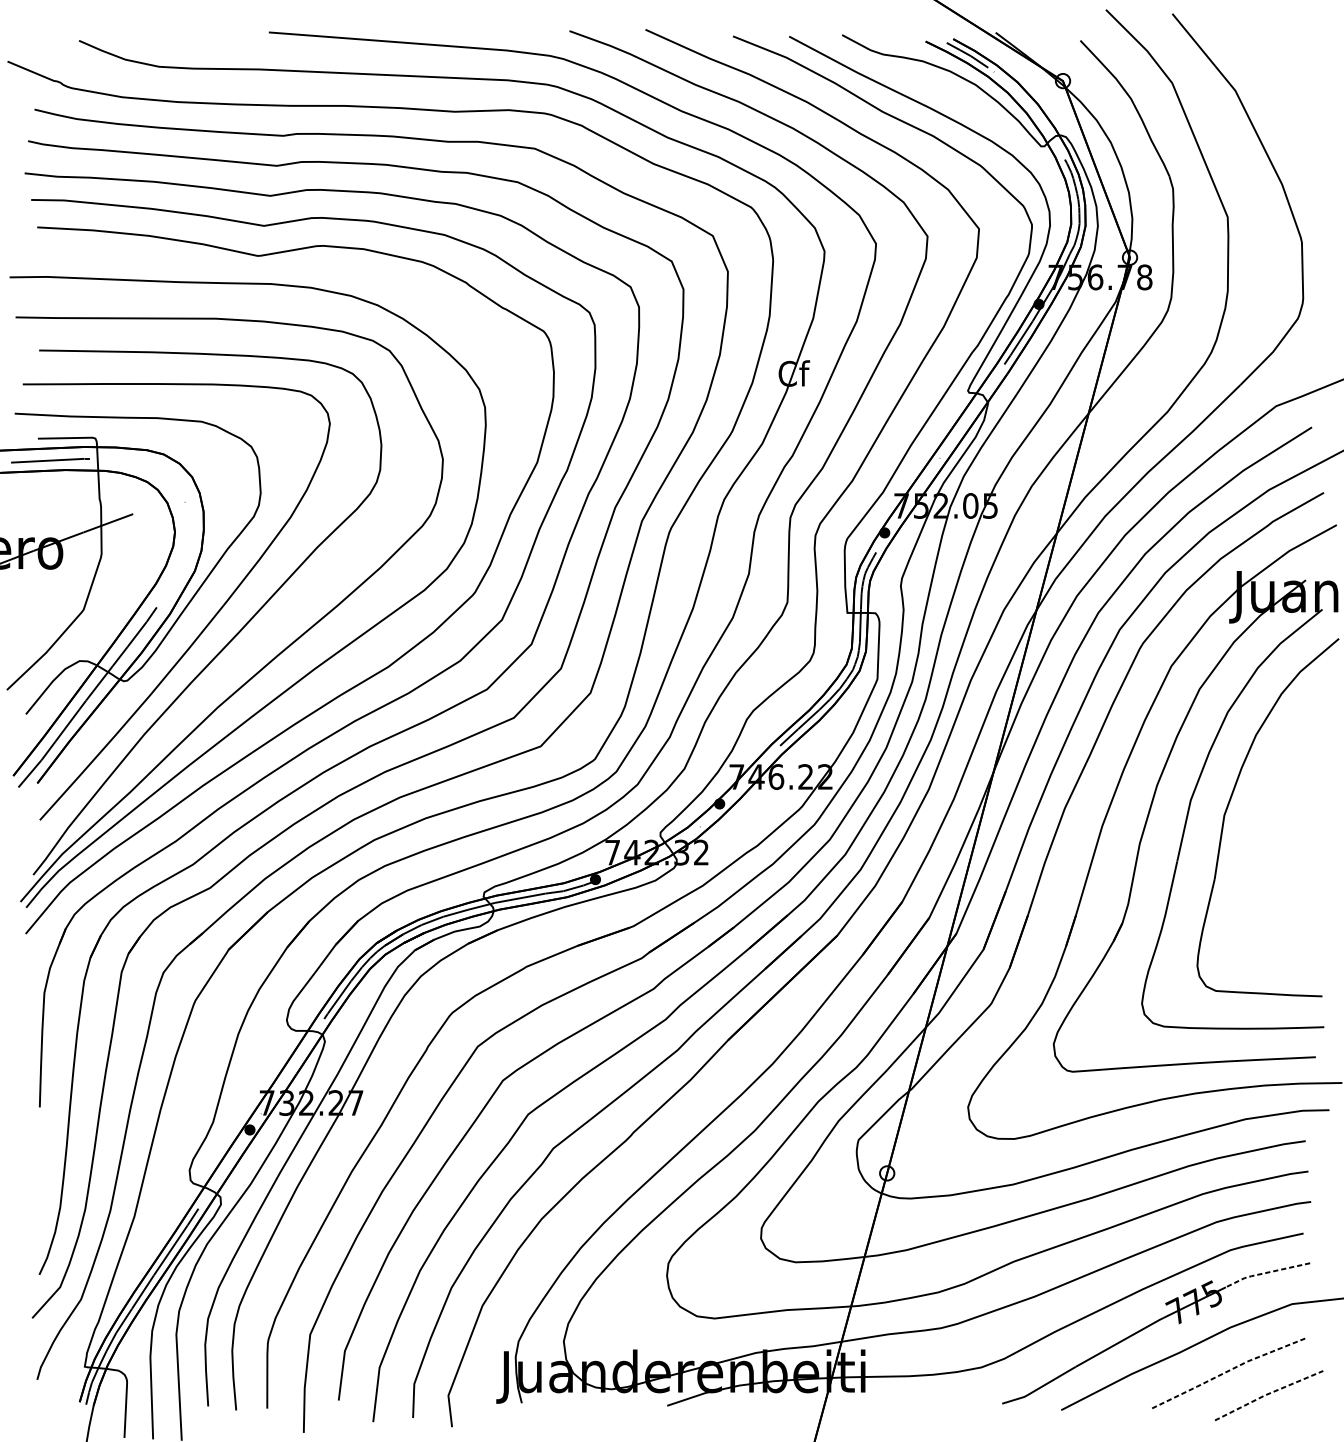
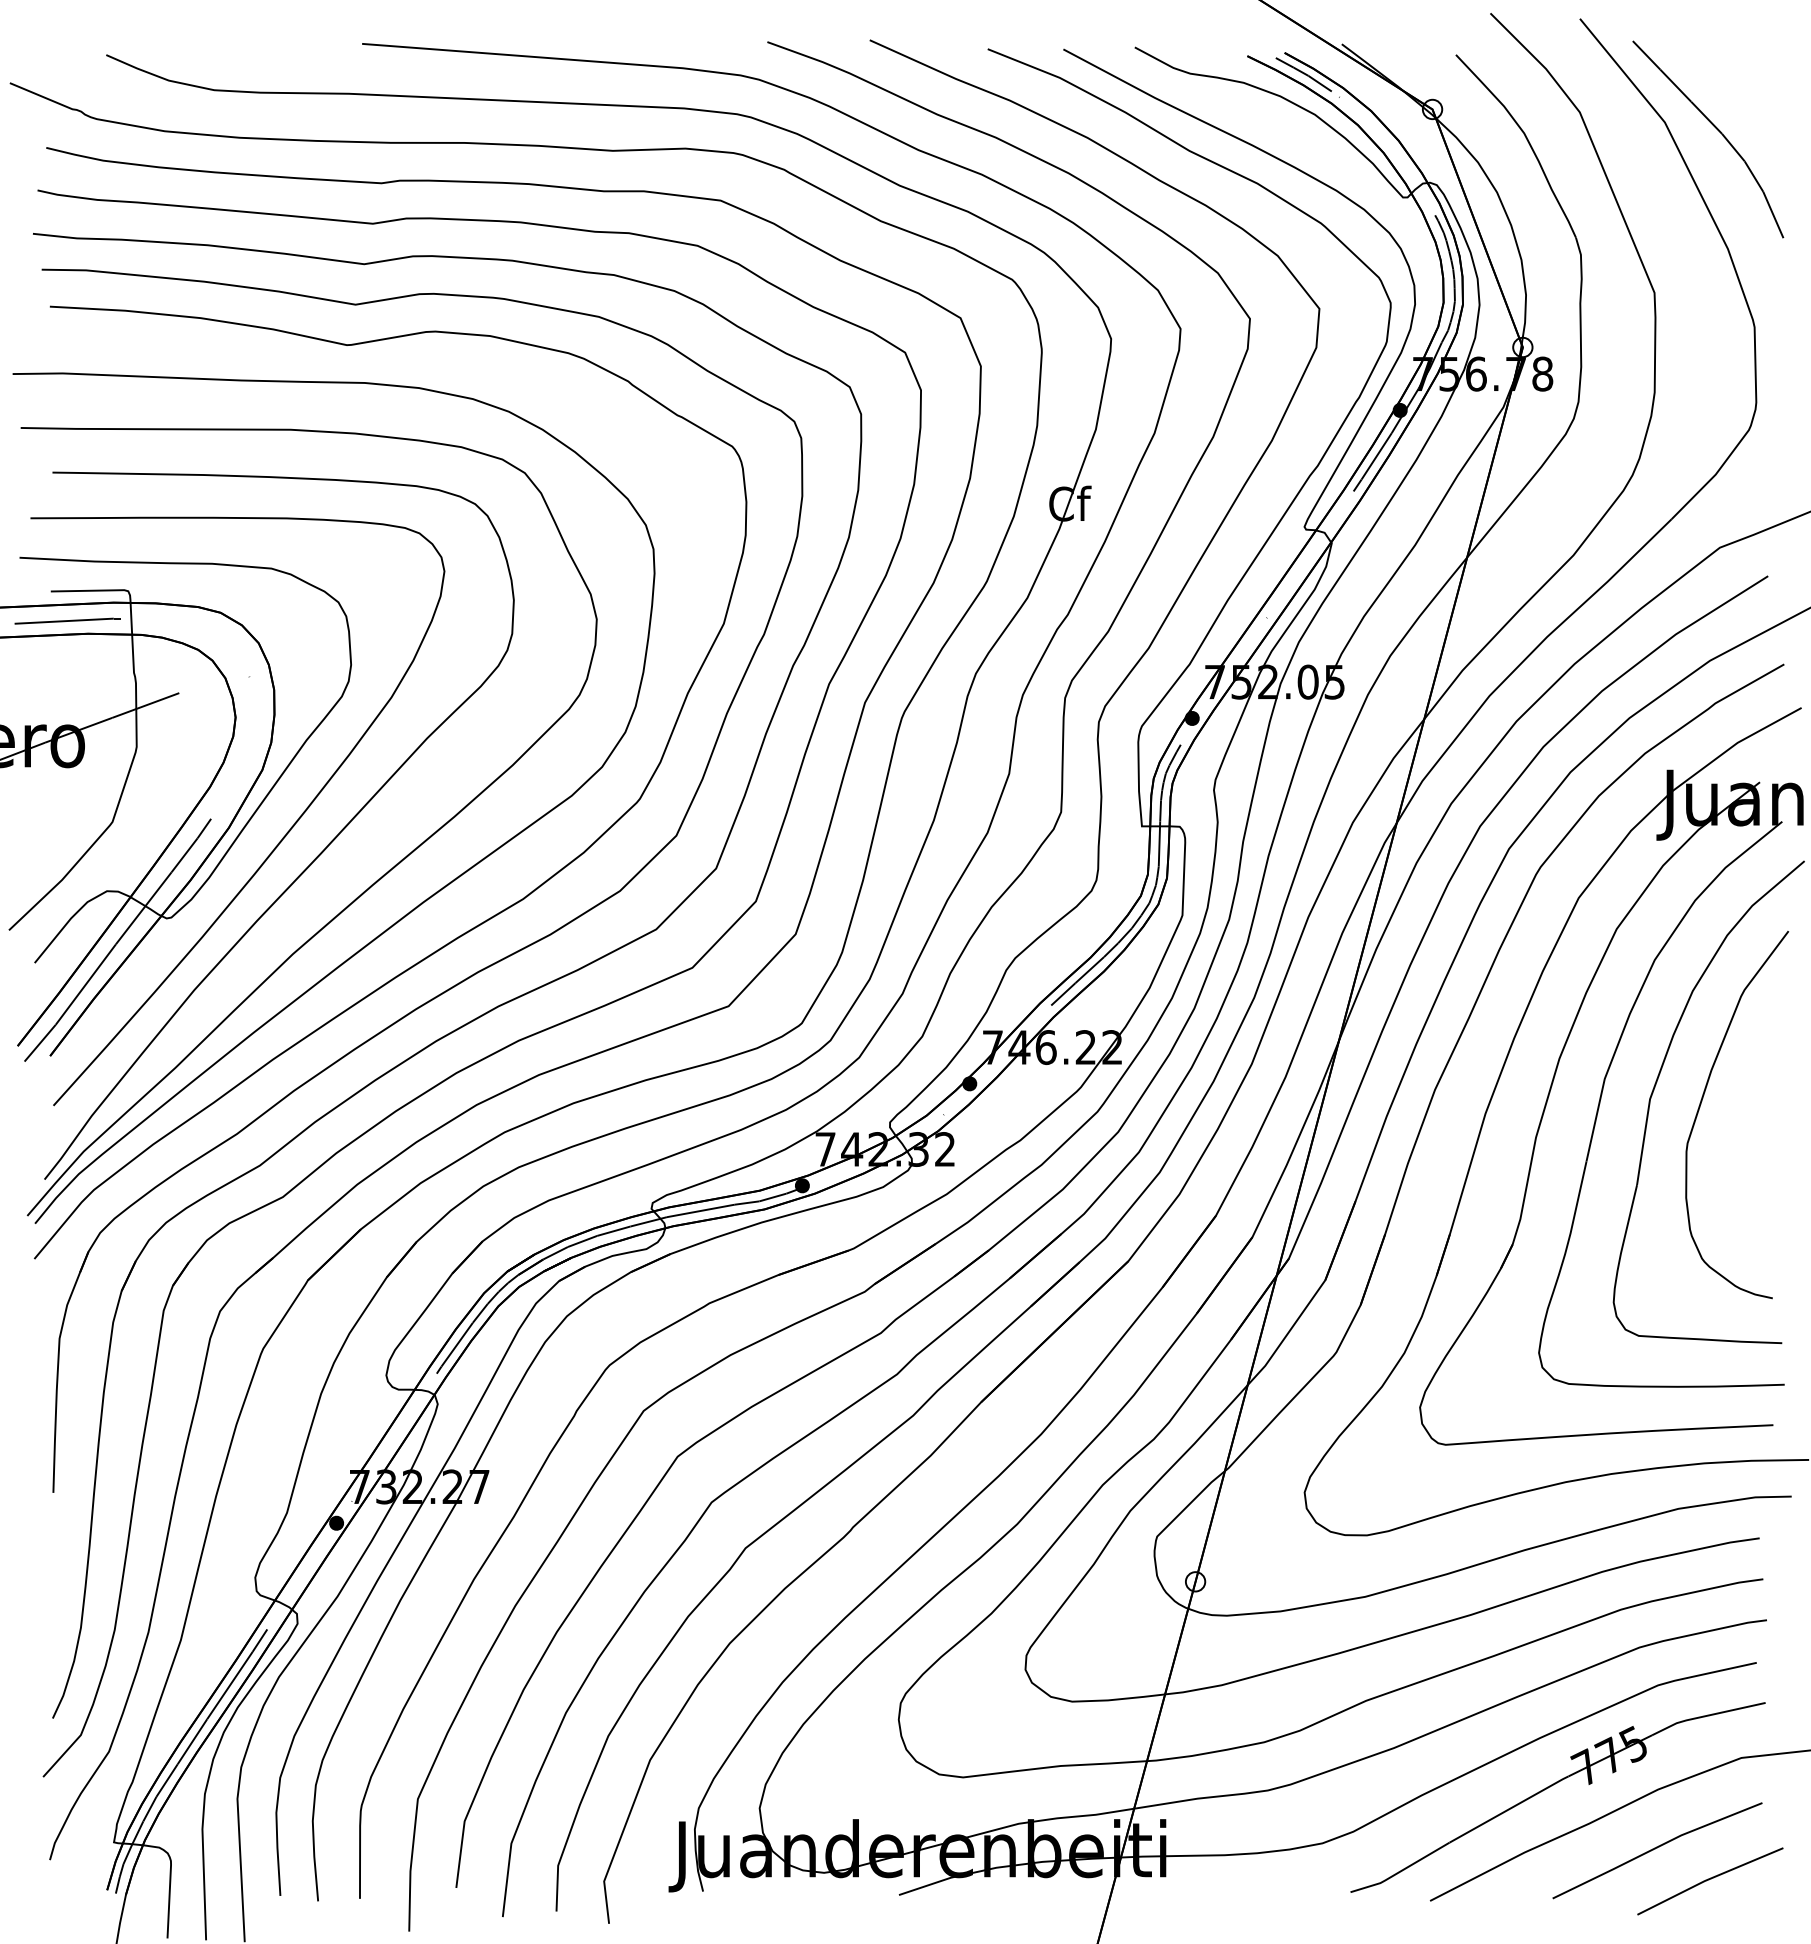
curve: (1274, 96) -> (1717, 130), added
curve: (1262, 819) -> (1701, 1104), added
line: (1265, 1273) -> (1705, 1716), dashed -> solid
line: (1229, 1370) -> (1656, 1847), dashed -> solid
line: (1268, 1394) -> (1709, 1879), dashed -> solid

